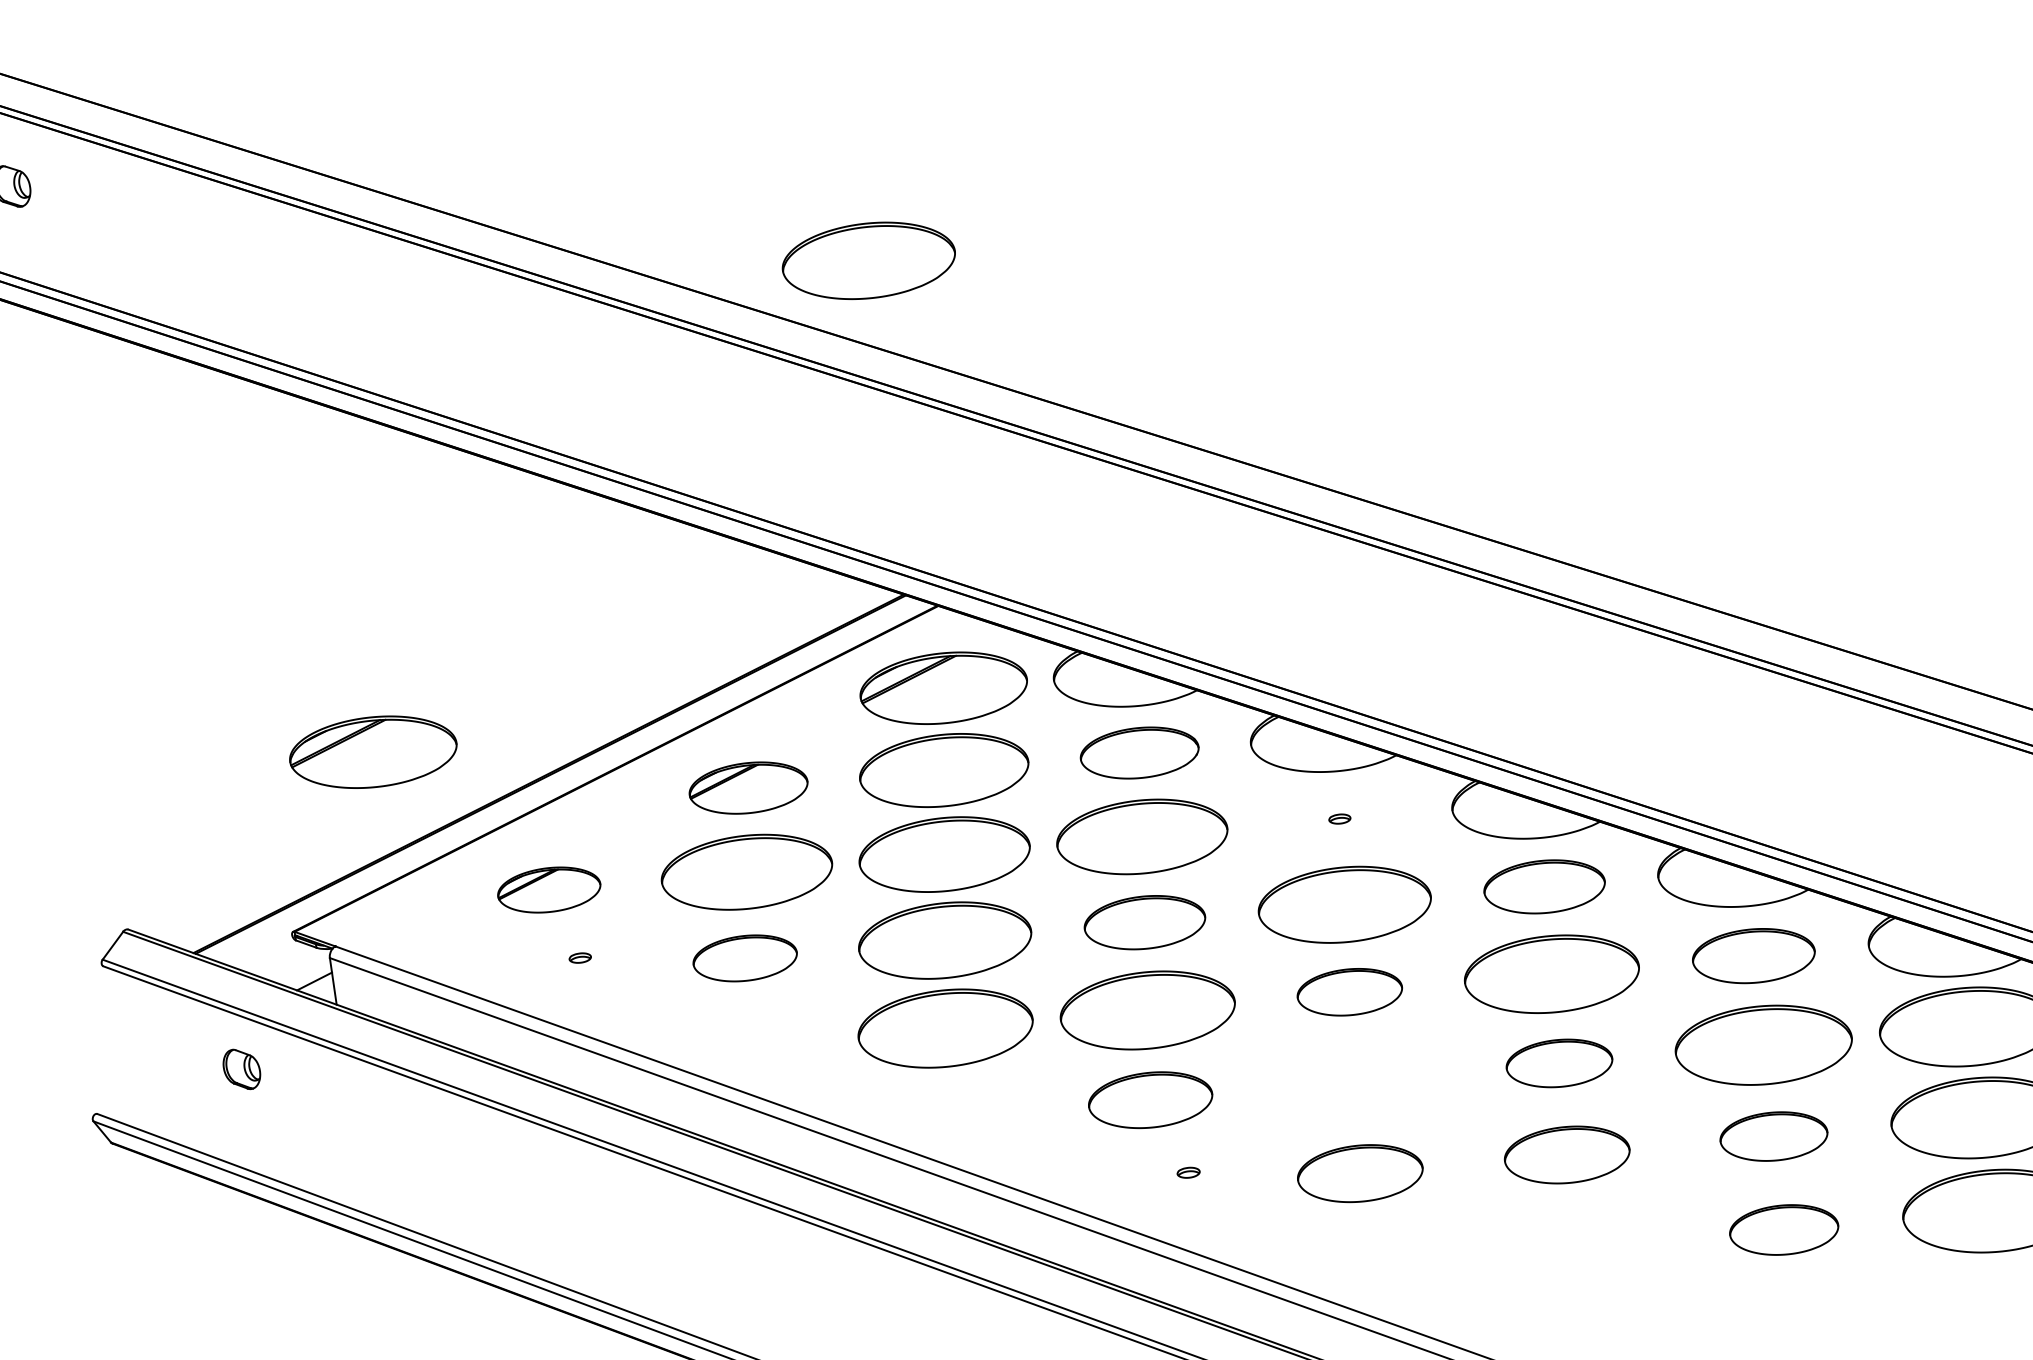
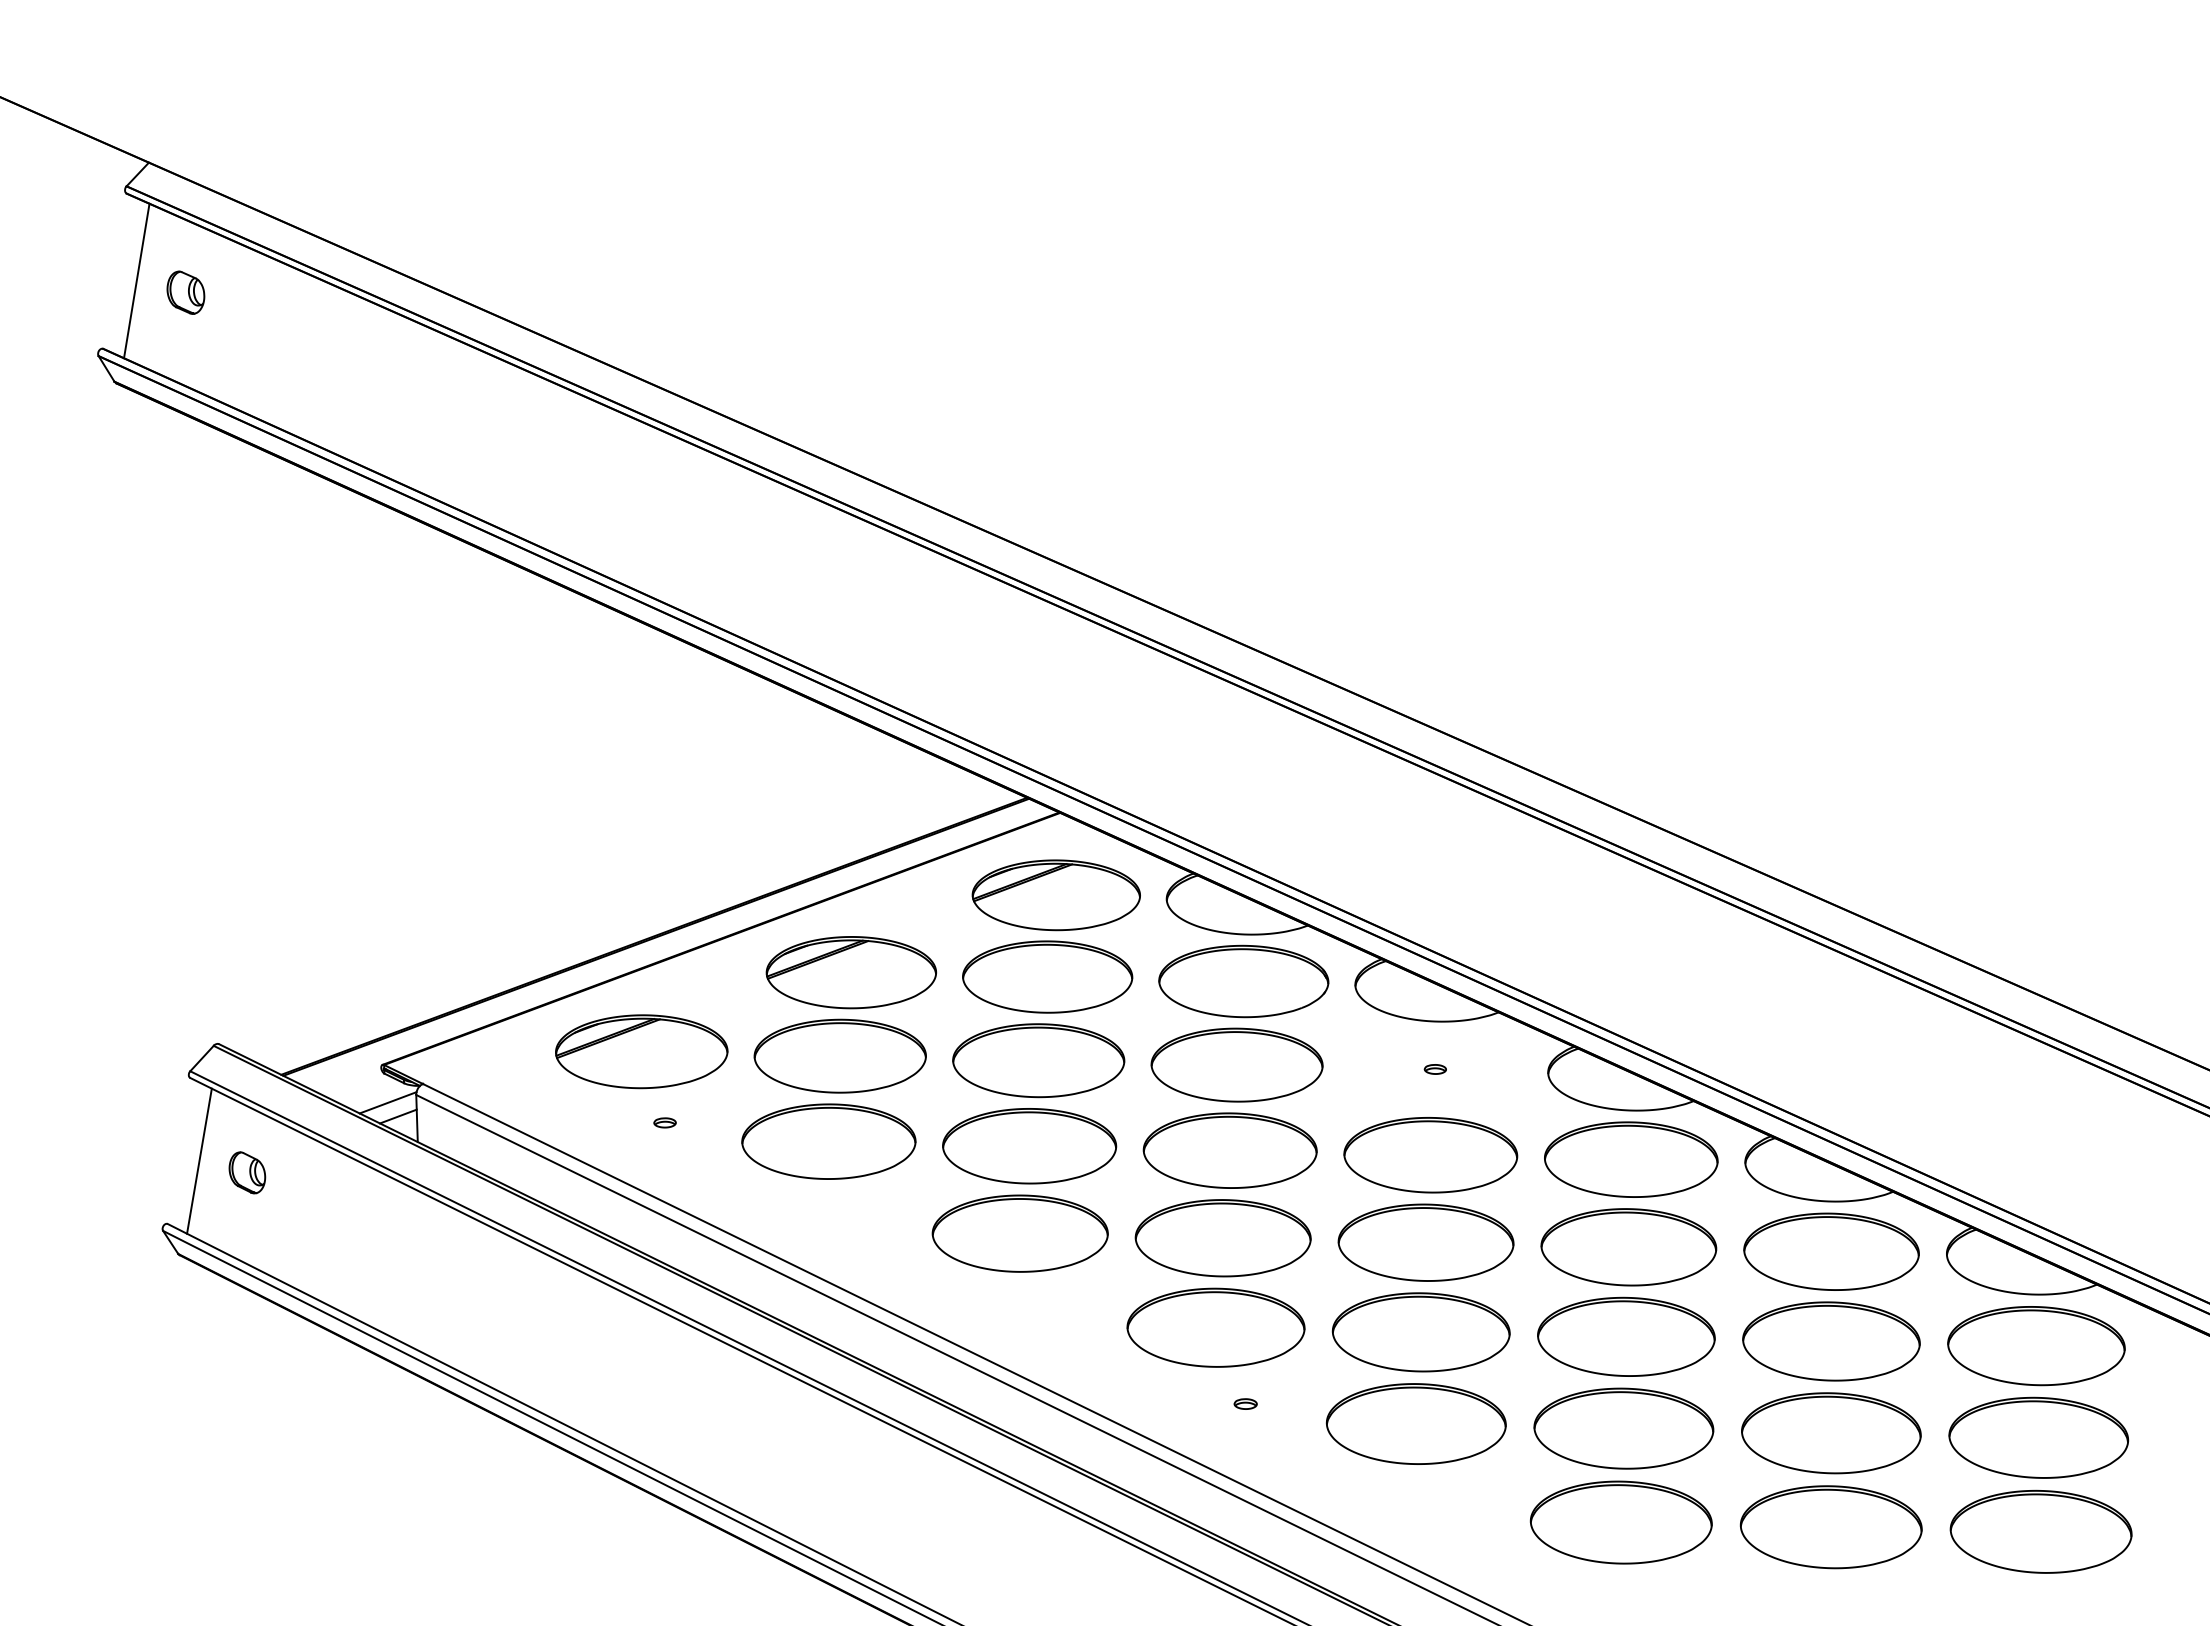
part: (868, 261) -> (1029, 462), removed
part: (372, 752) -> (481, 895), removed
part: (1139, 753) -> (1243, 981), size x1.43
part: (747, 787) -> (850, 972), size x1.43
part: (1544, 886) -> (1631, 1159), size x1.43
part: (548, 889) -> (641, 1051), size x1.67
part: (1144, 922) -> (1229, 1150), size x1.43
part: (1753, 955) -> (1831, 1251), size x1.43
part: (744, 958) -> (828, 1141), size x1.67
line: (302, 968) -> (387, 1102), added
part: (1349, 992) -> (1425, 1242), size x1.67
line: (121, 1047) -> (199, 1160), added
part: (1559, 1063) -> (1626, 1336), size x1.67
part: (241, 1069) -> (247, 1172), moved
part: (1354, 1082) -> (1420, 1332), added
part: (1150, 1100) -> (1215, 1327), size x1.43
part: (1774, 1136) -> (1831, 1433), size x1.67
part: (1566, 1154) -> (1623, 1428), size x1.43
part: (1359, 1173) -> (1415, 1423), size x1.43
part: (1783, 1230) -> (1830, 1527), size x1.67
part: (1574, 1248) -> (1620, 1522), added

